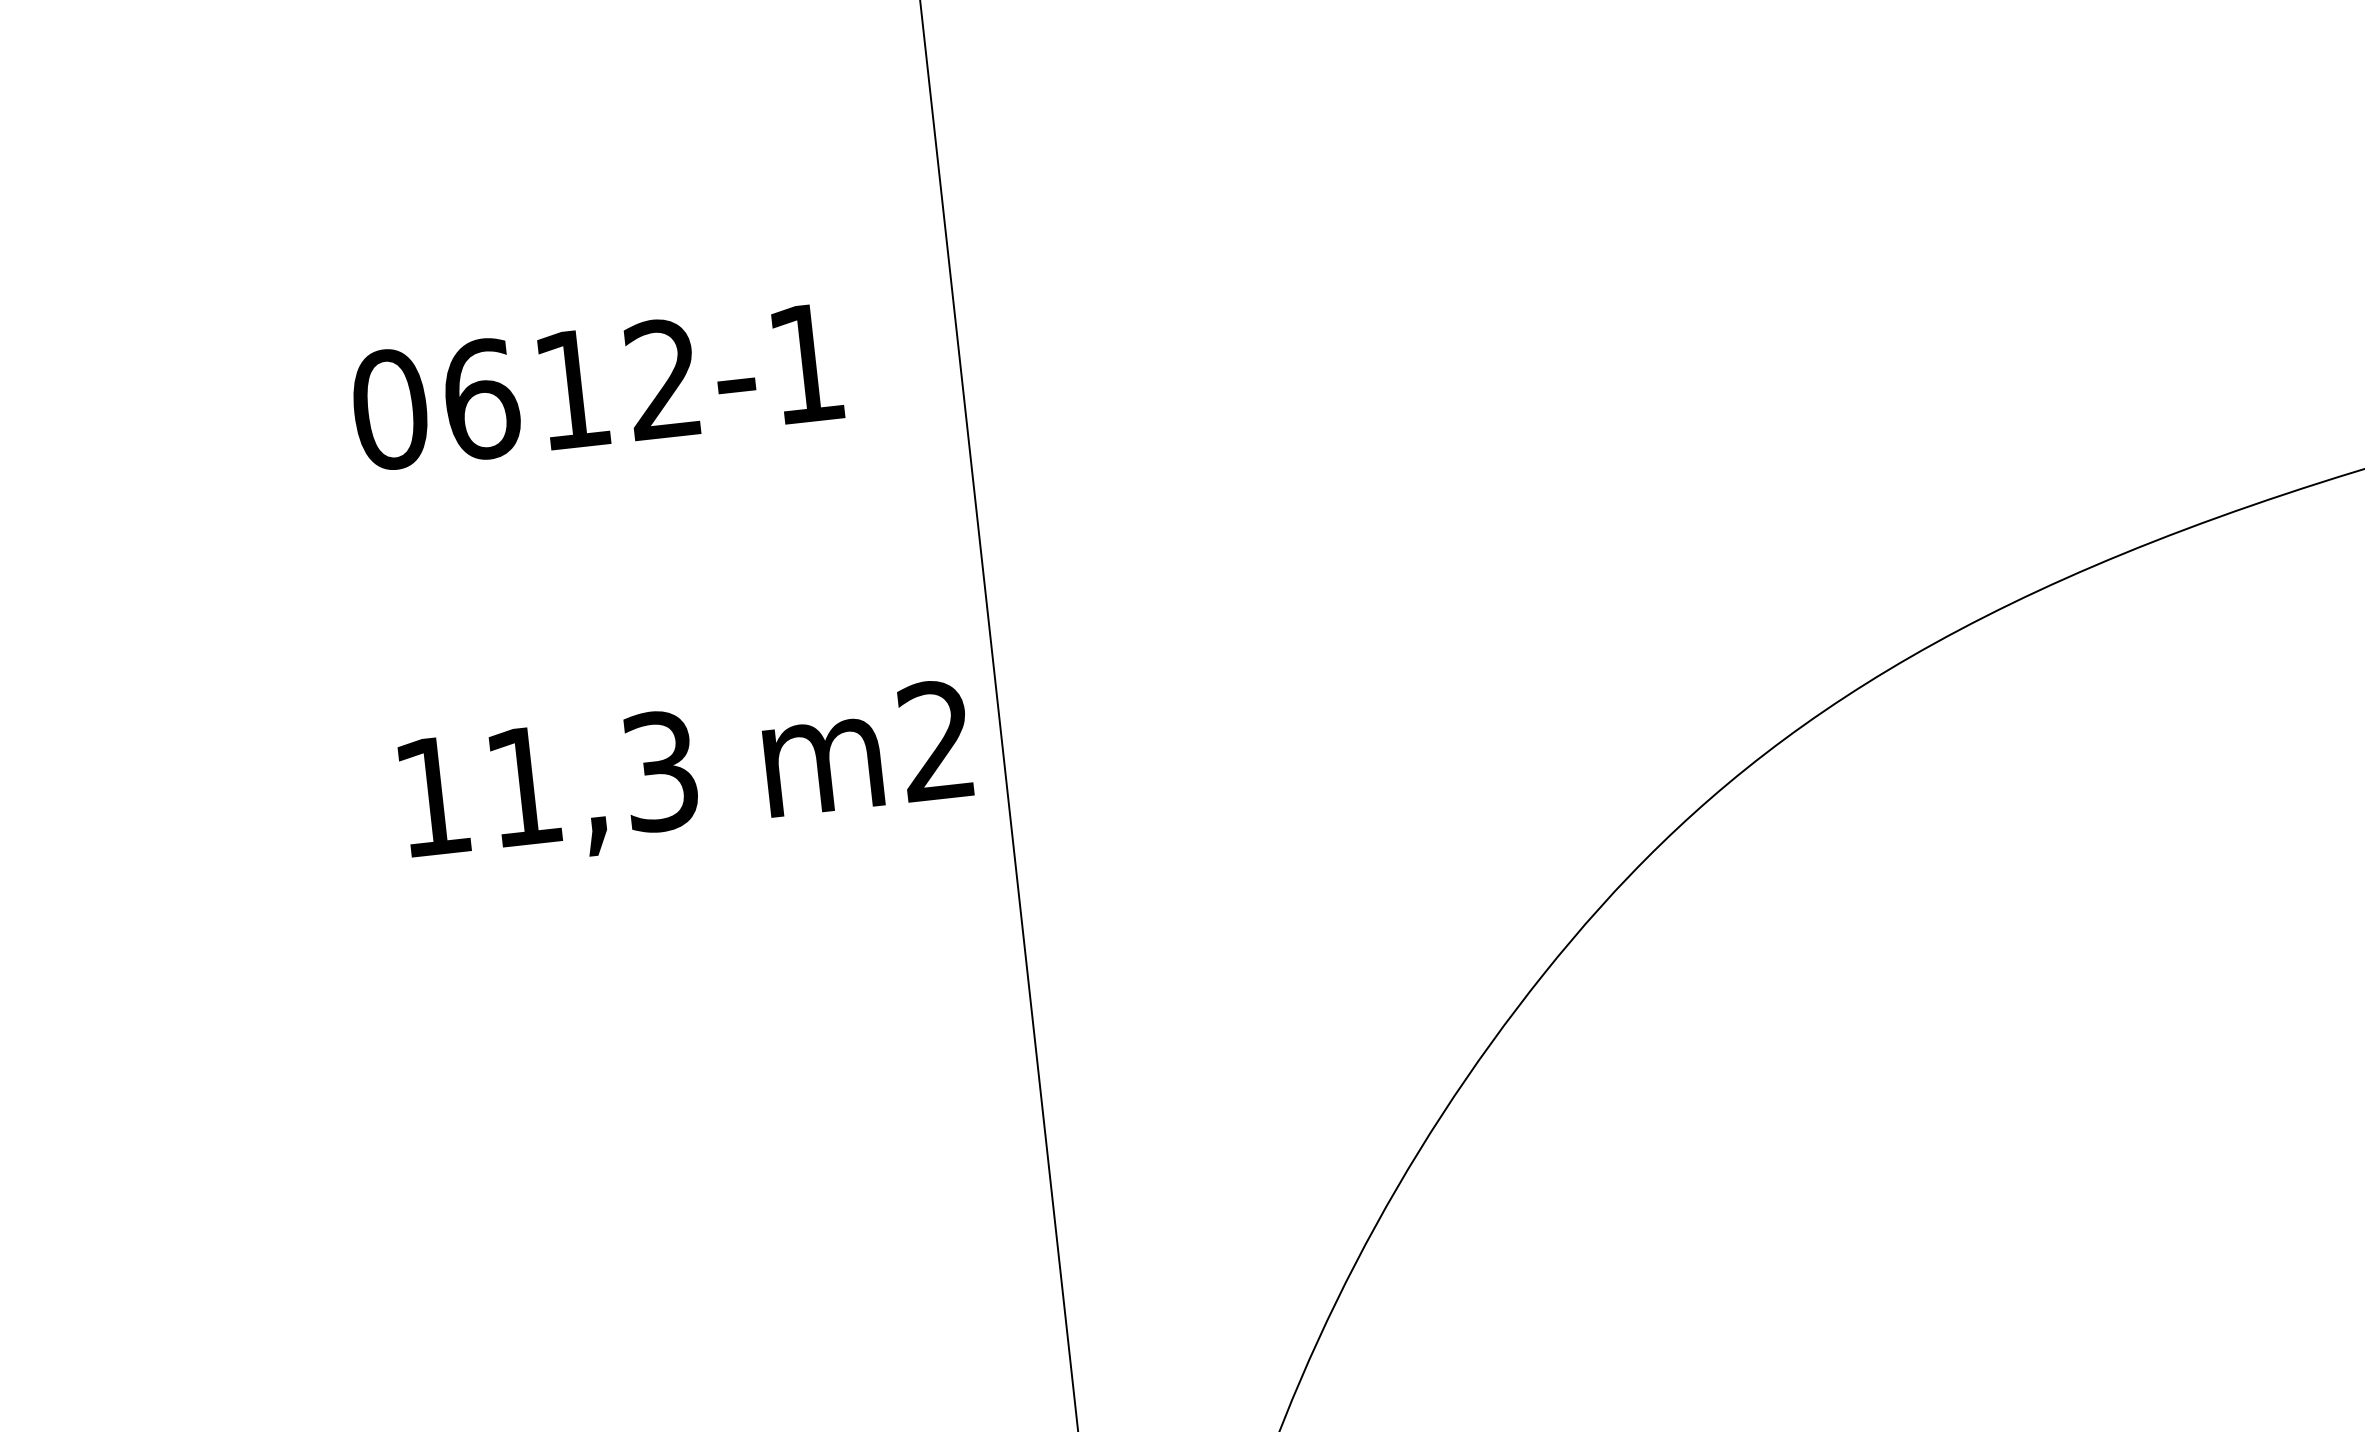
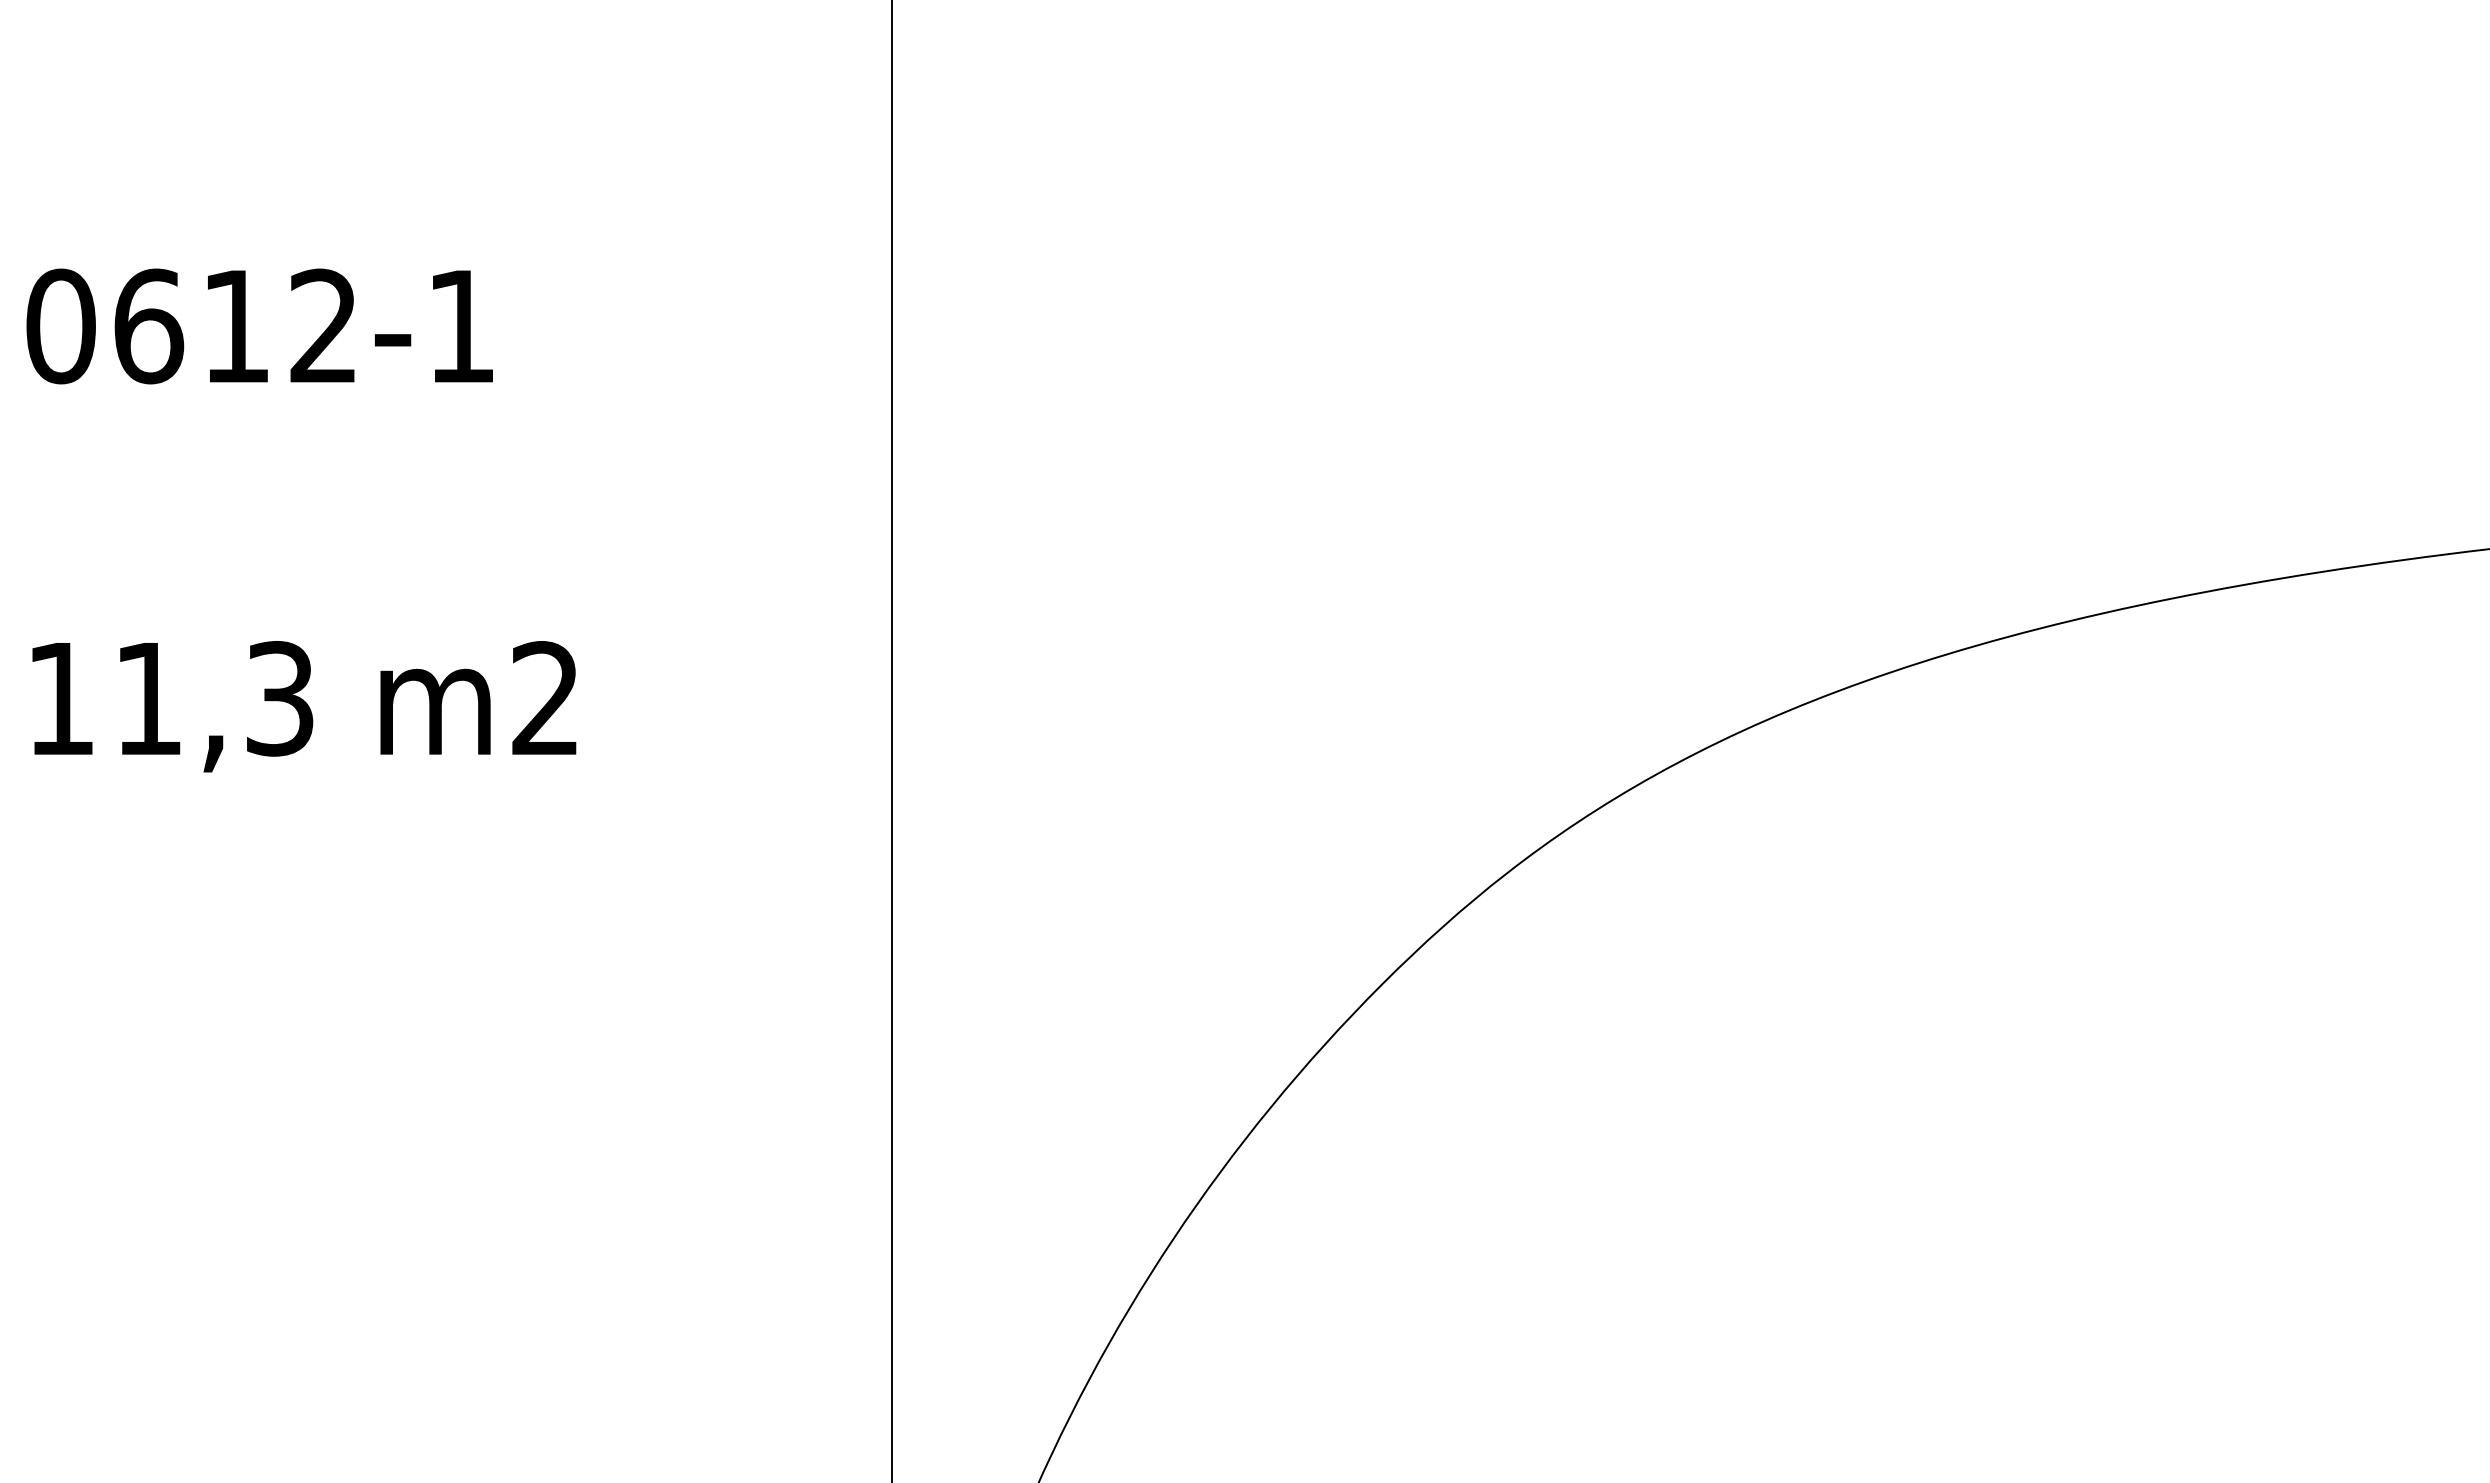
text: (662, 583) -> (301, 520), moved

